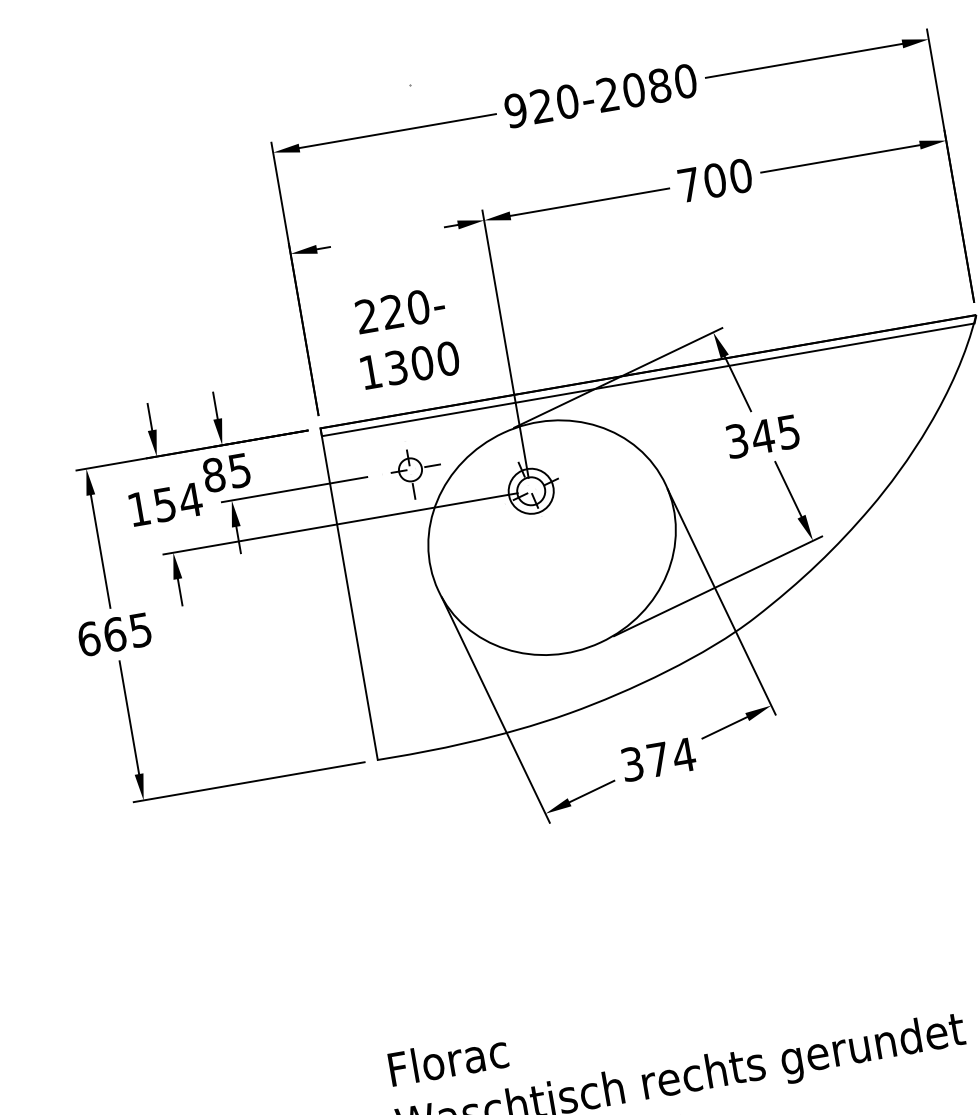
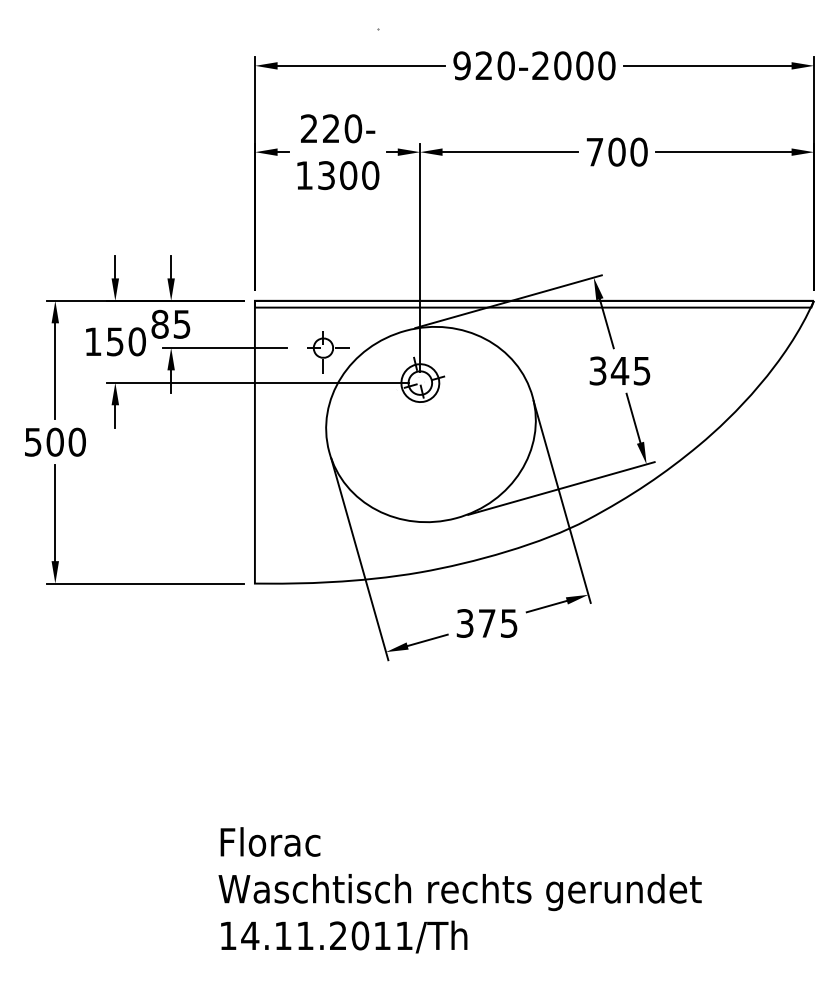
text: (659, 86) -> (584, 66), 920-2080 -> 920-2000
text: (405, 338) -> (338, 152), moved
text: (190, 499) -> (137, 341), 154 -> 150
text: (113, 633) -> (54, 441), 665 -> 500
text: (684, 755) -> (509, 623), 374 -> 375

